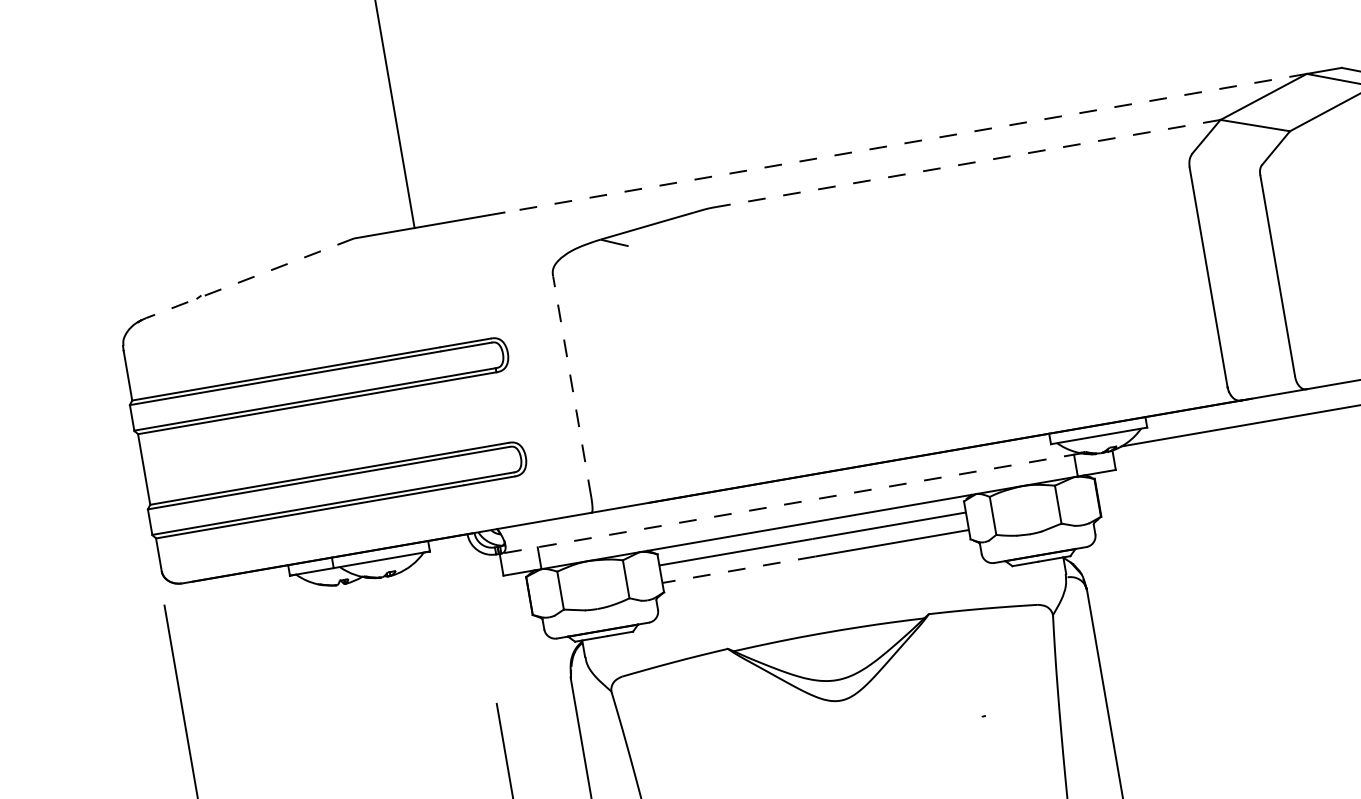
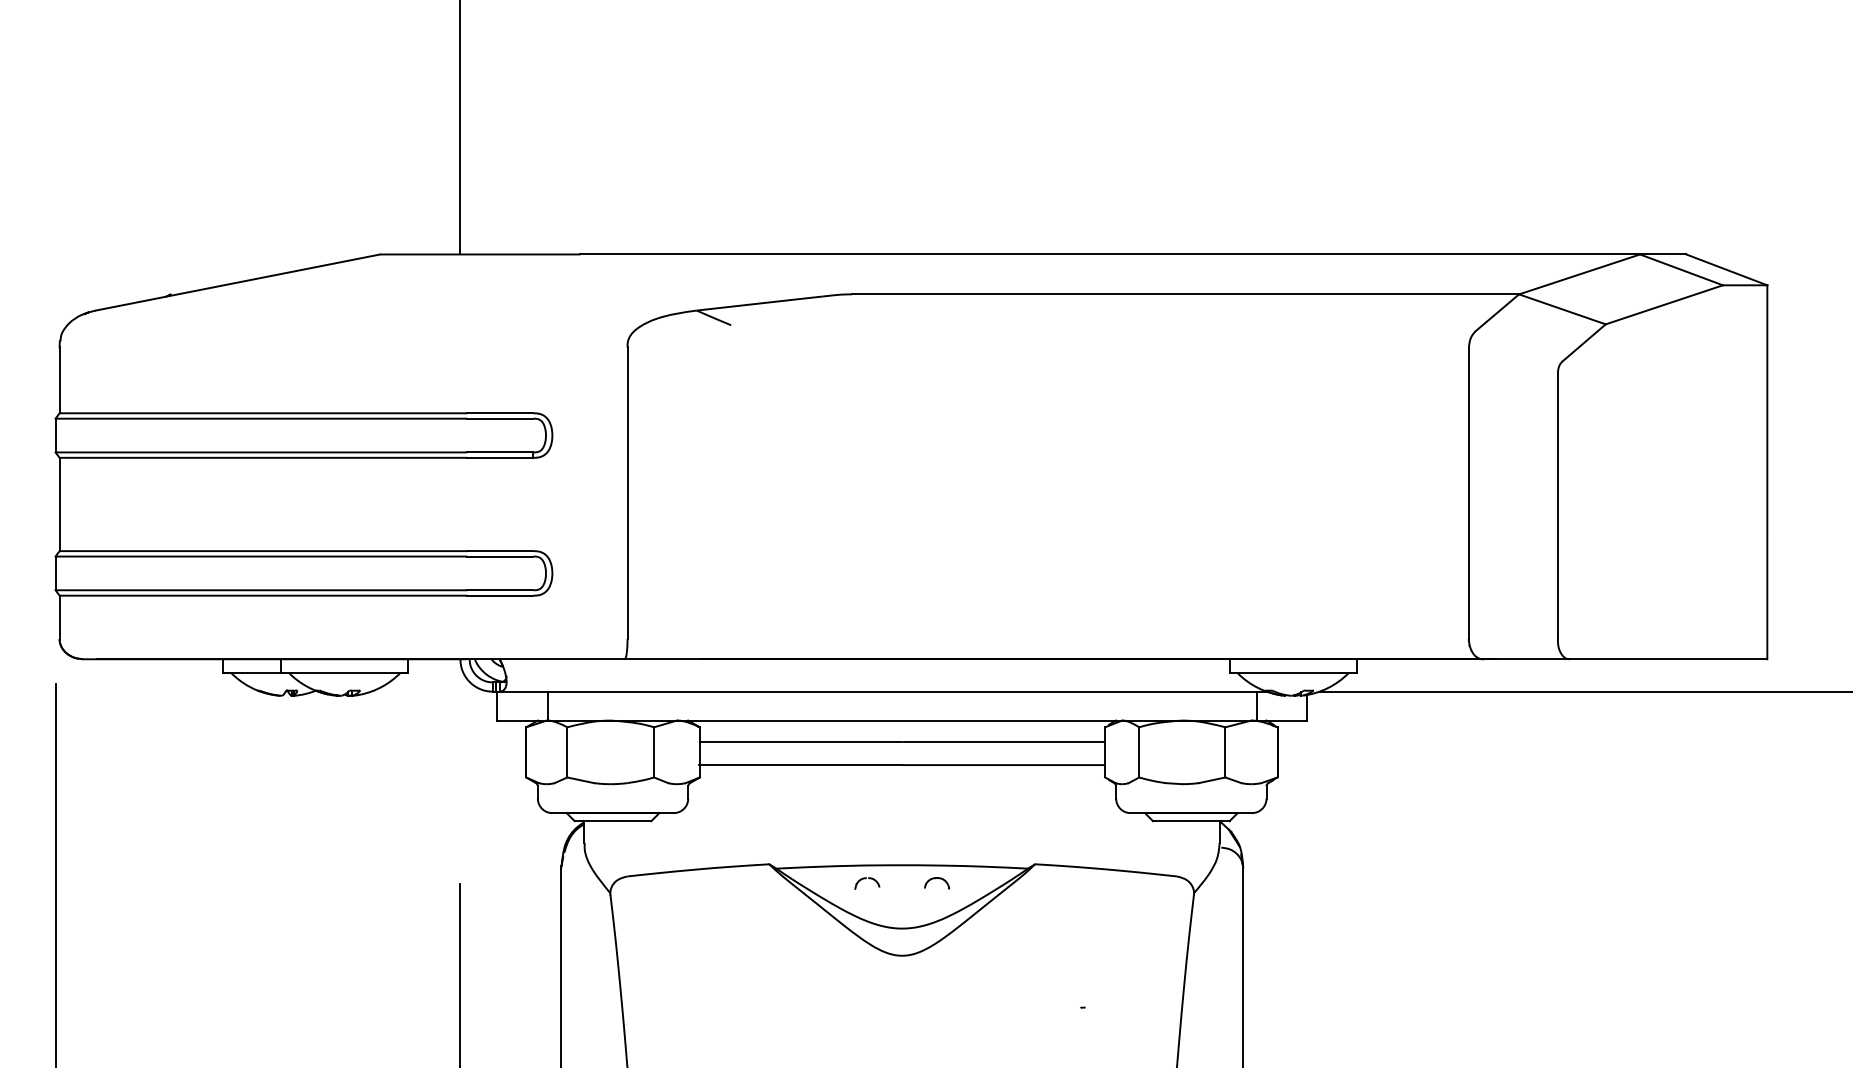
line: (906, 143) -> (1110, 254), dashed -> solid
line: (968, 163) -> (1185, 294), dashed -> solid
line: (250, 278) -> (238, 282), dashed -> solid
line: (572, 386) -> (627, 493), dashed -> solid
line: (791, 503) -> (883, 691), dashed -> solid
line: (738, 570) -> (800, 765), dashed -> solid
part: (856, 641) -> (936, 883), added
part: (804, 650) -> (867, 883), added

